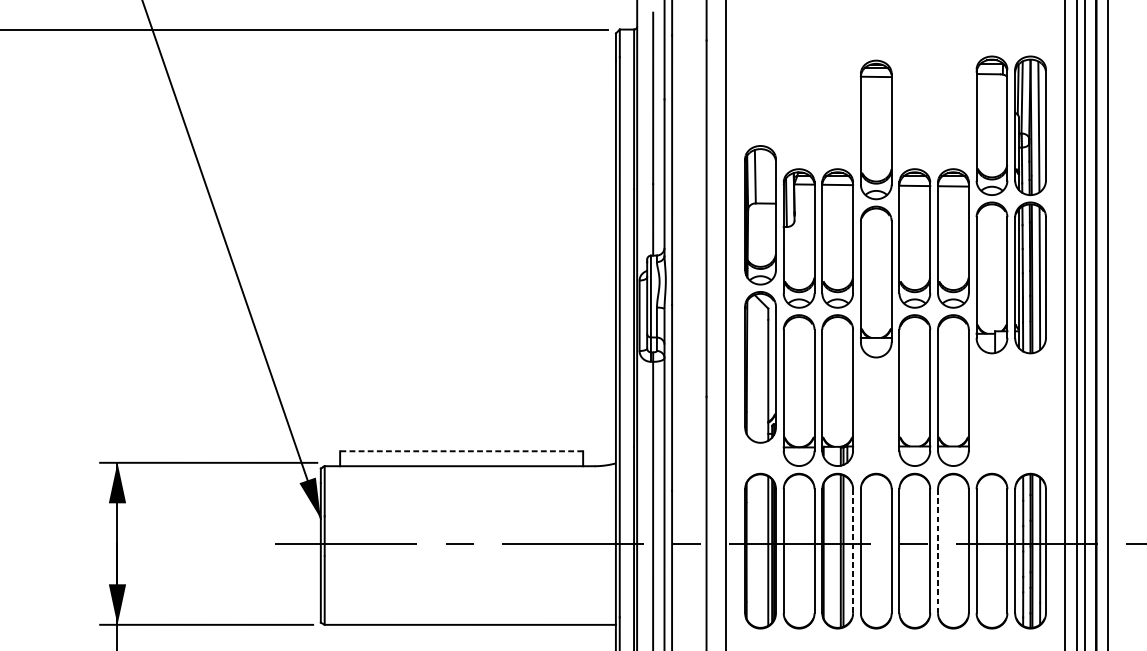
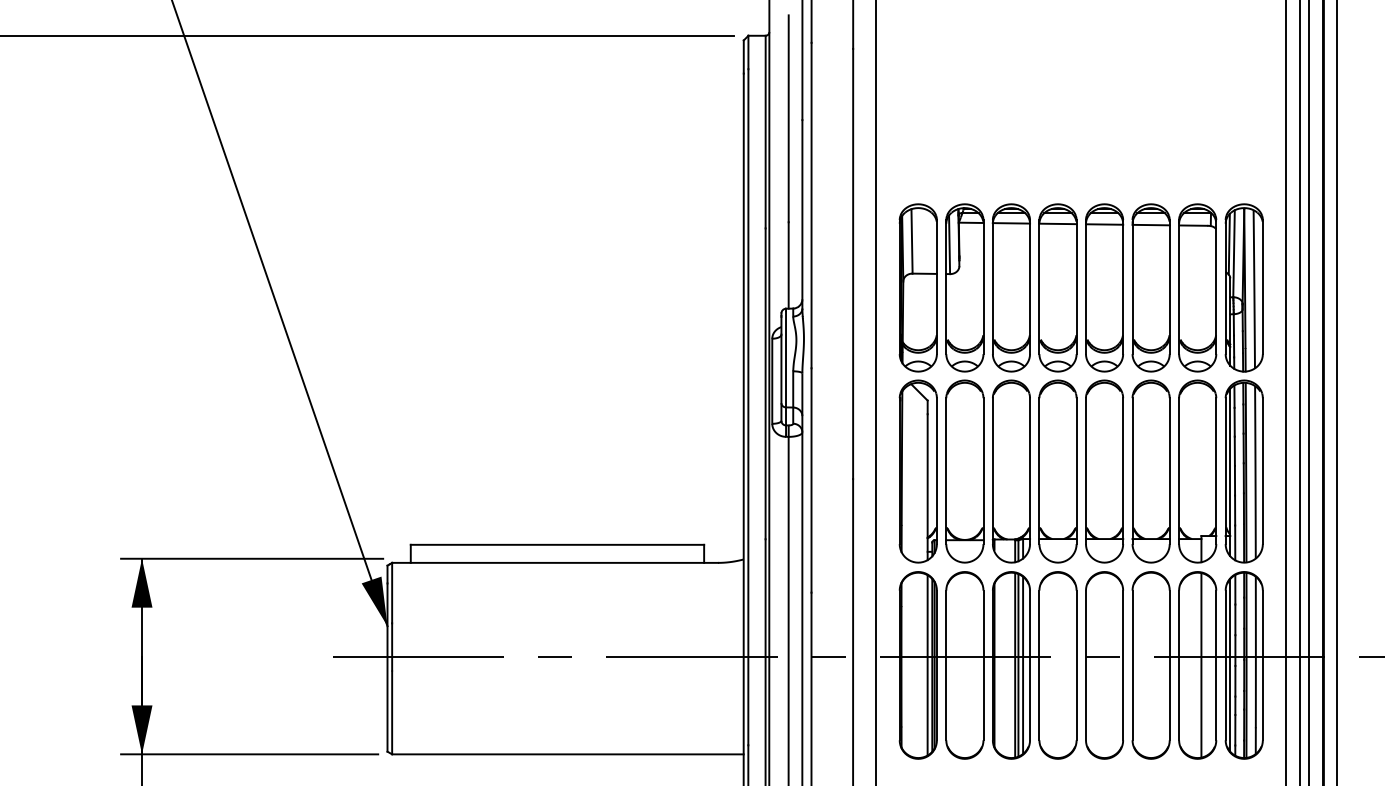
part: (875, 209) -> (1057, 383), moved
part: (1005, 209) -> (1214, 388), moved
part: (759, 294) -> (917, 383), moved
line: (461, 451) -> (557, 544), dashed -> solid
line: (847, 550) -> (1023, 664), added
line: (853, 551) -> (1030, 665), dashed -> solid
line: (937, 551) -> (1132, 665), dashed -> solid
line: (995, 551) -> (1201, 665), added
line: (1019, 551) -> (1230, 665), added

